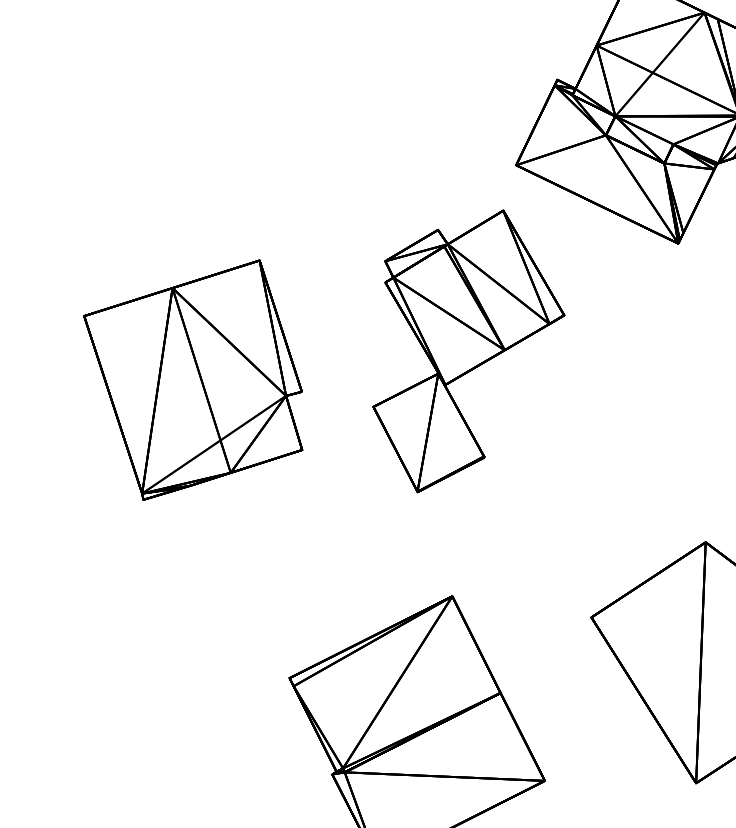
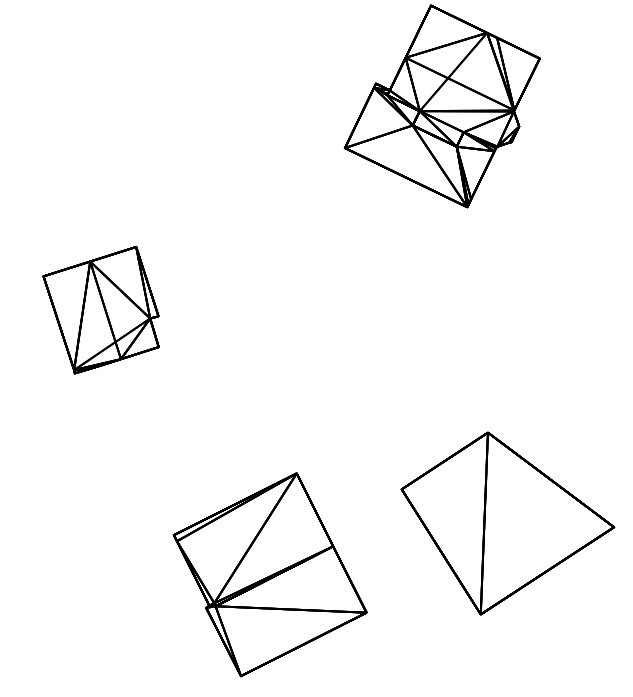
part: (469, 351) -> (309, 288), removed
part: (192, 379) -> (100, 309), size x0.7

